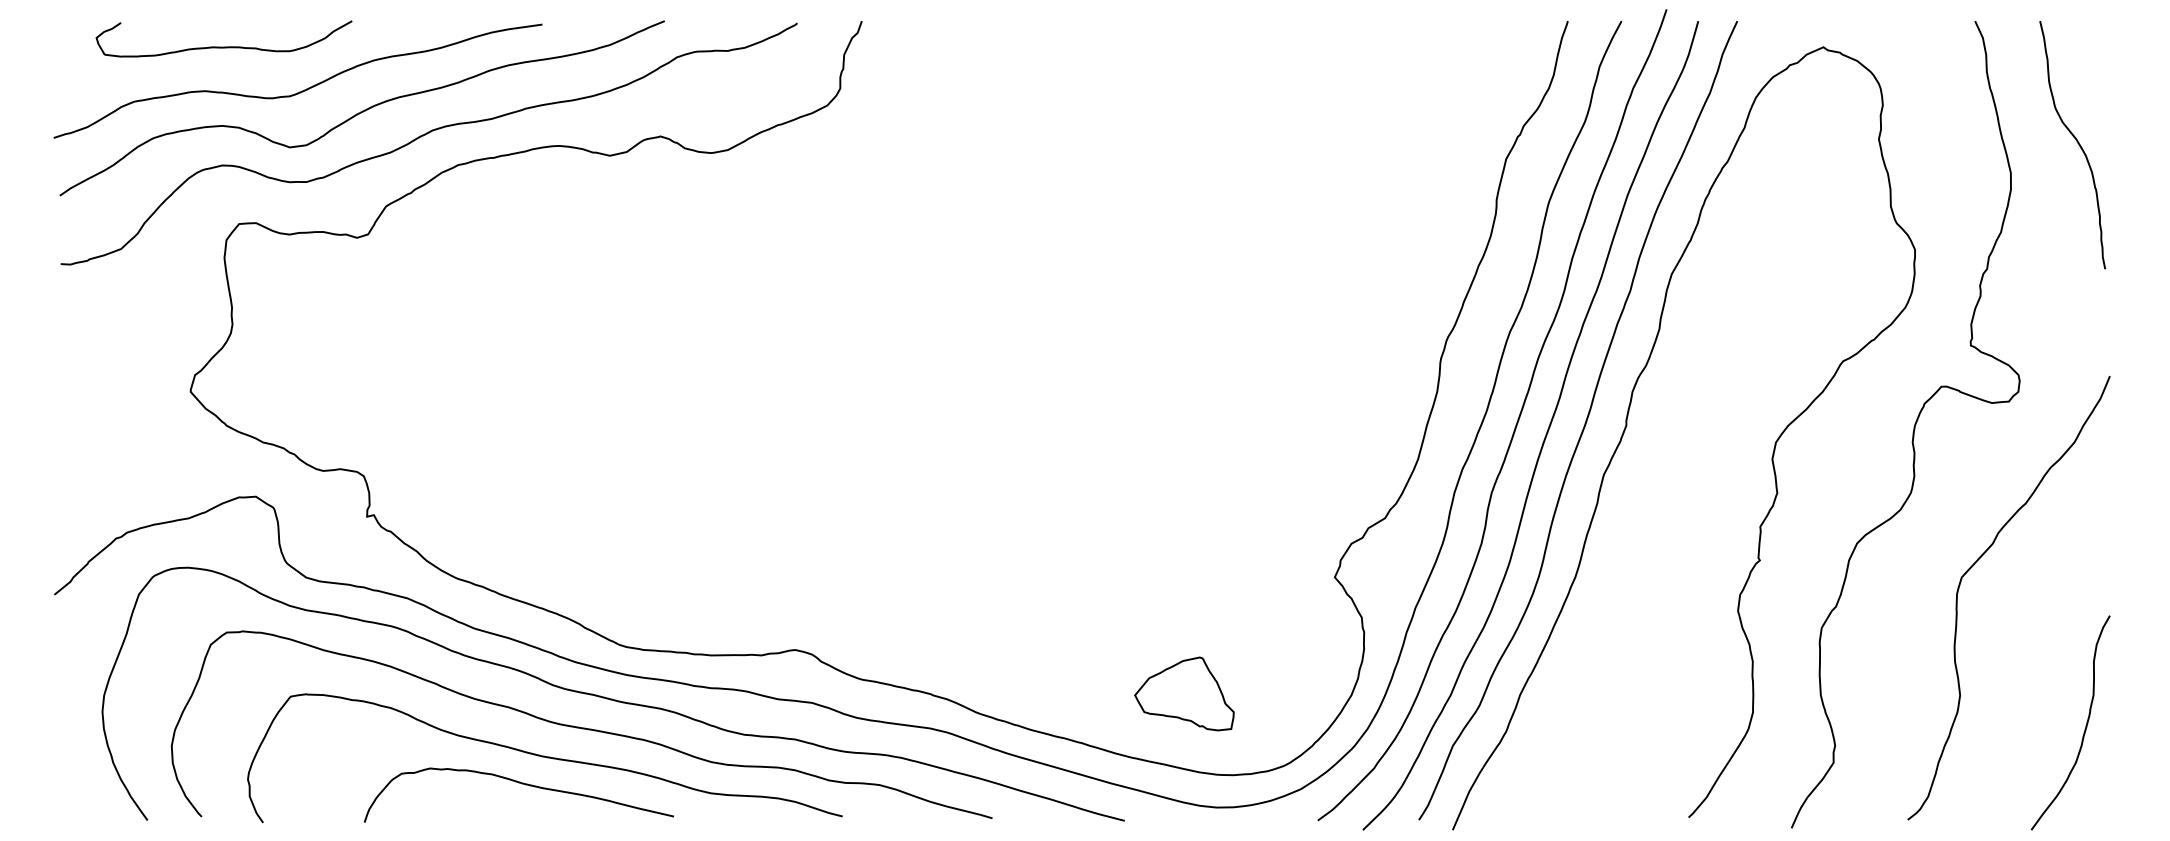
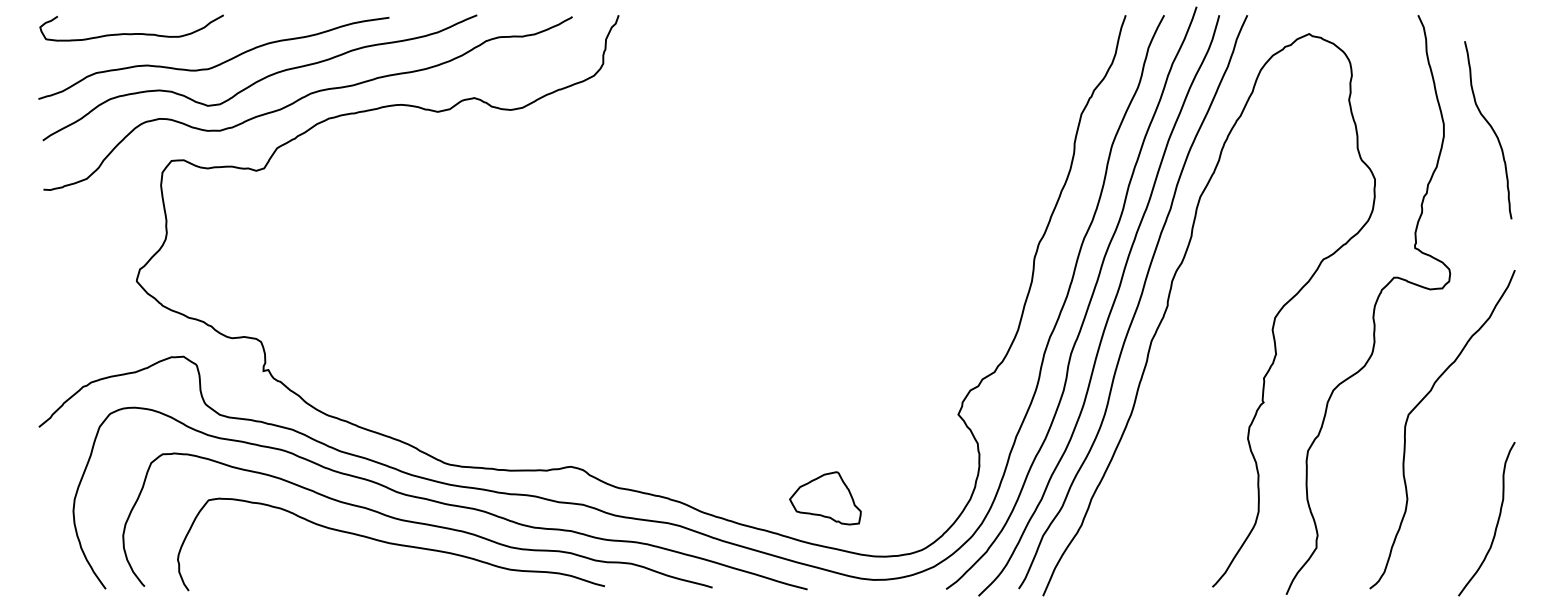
curve: (223, 46) -> (131, 33), moved
curve: (2077, 144) -> (1491, 129), moved
part: (1184, 694) -> (825, 498), moved
curve: (520, 784) -> (373, 563), removed

